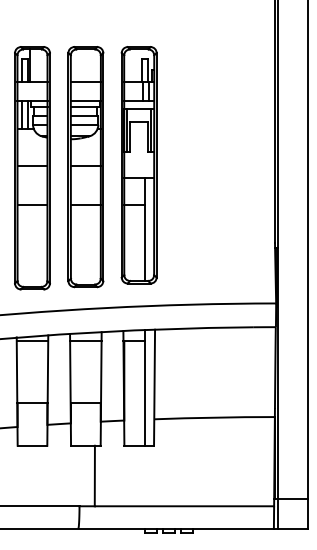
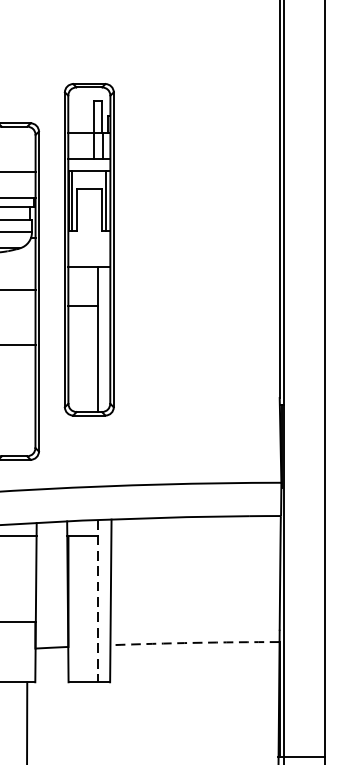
part: (138, 165) -> (88, 250), moved
line: (145, 387) -> (98, 600), solid -> dashed
arc: (214, 417) -> (194, 642), solid -> dashed

